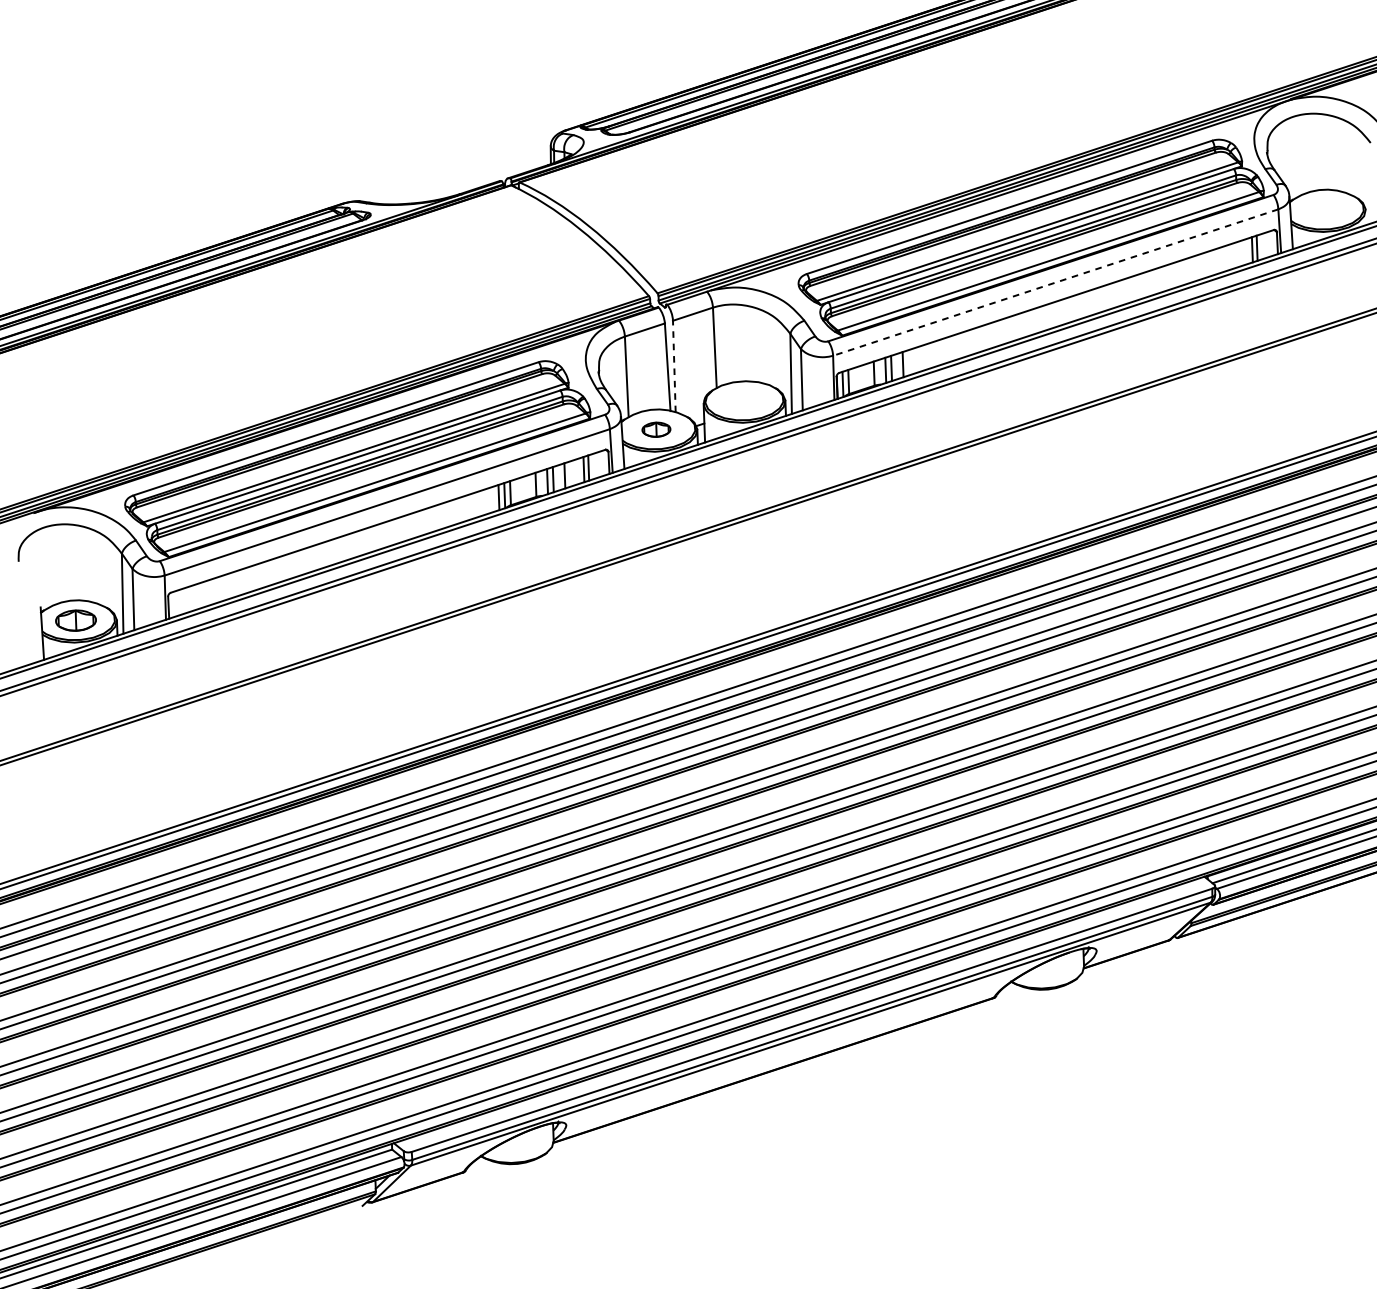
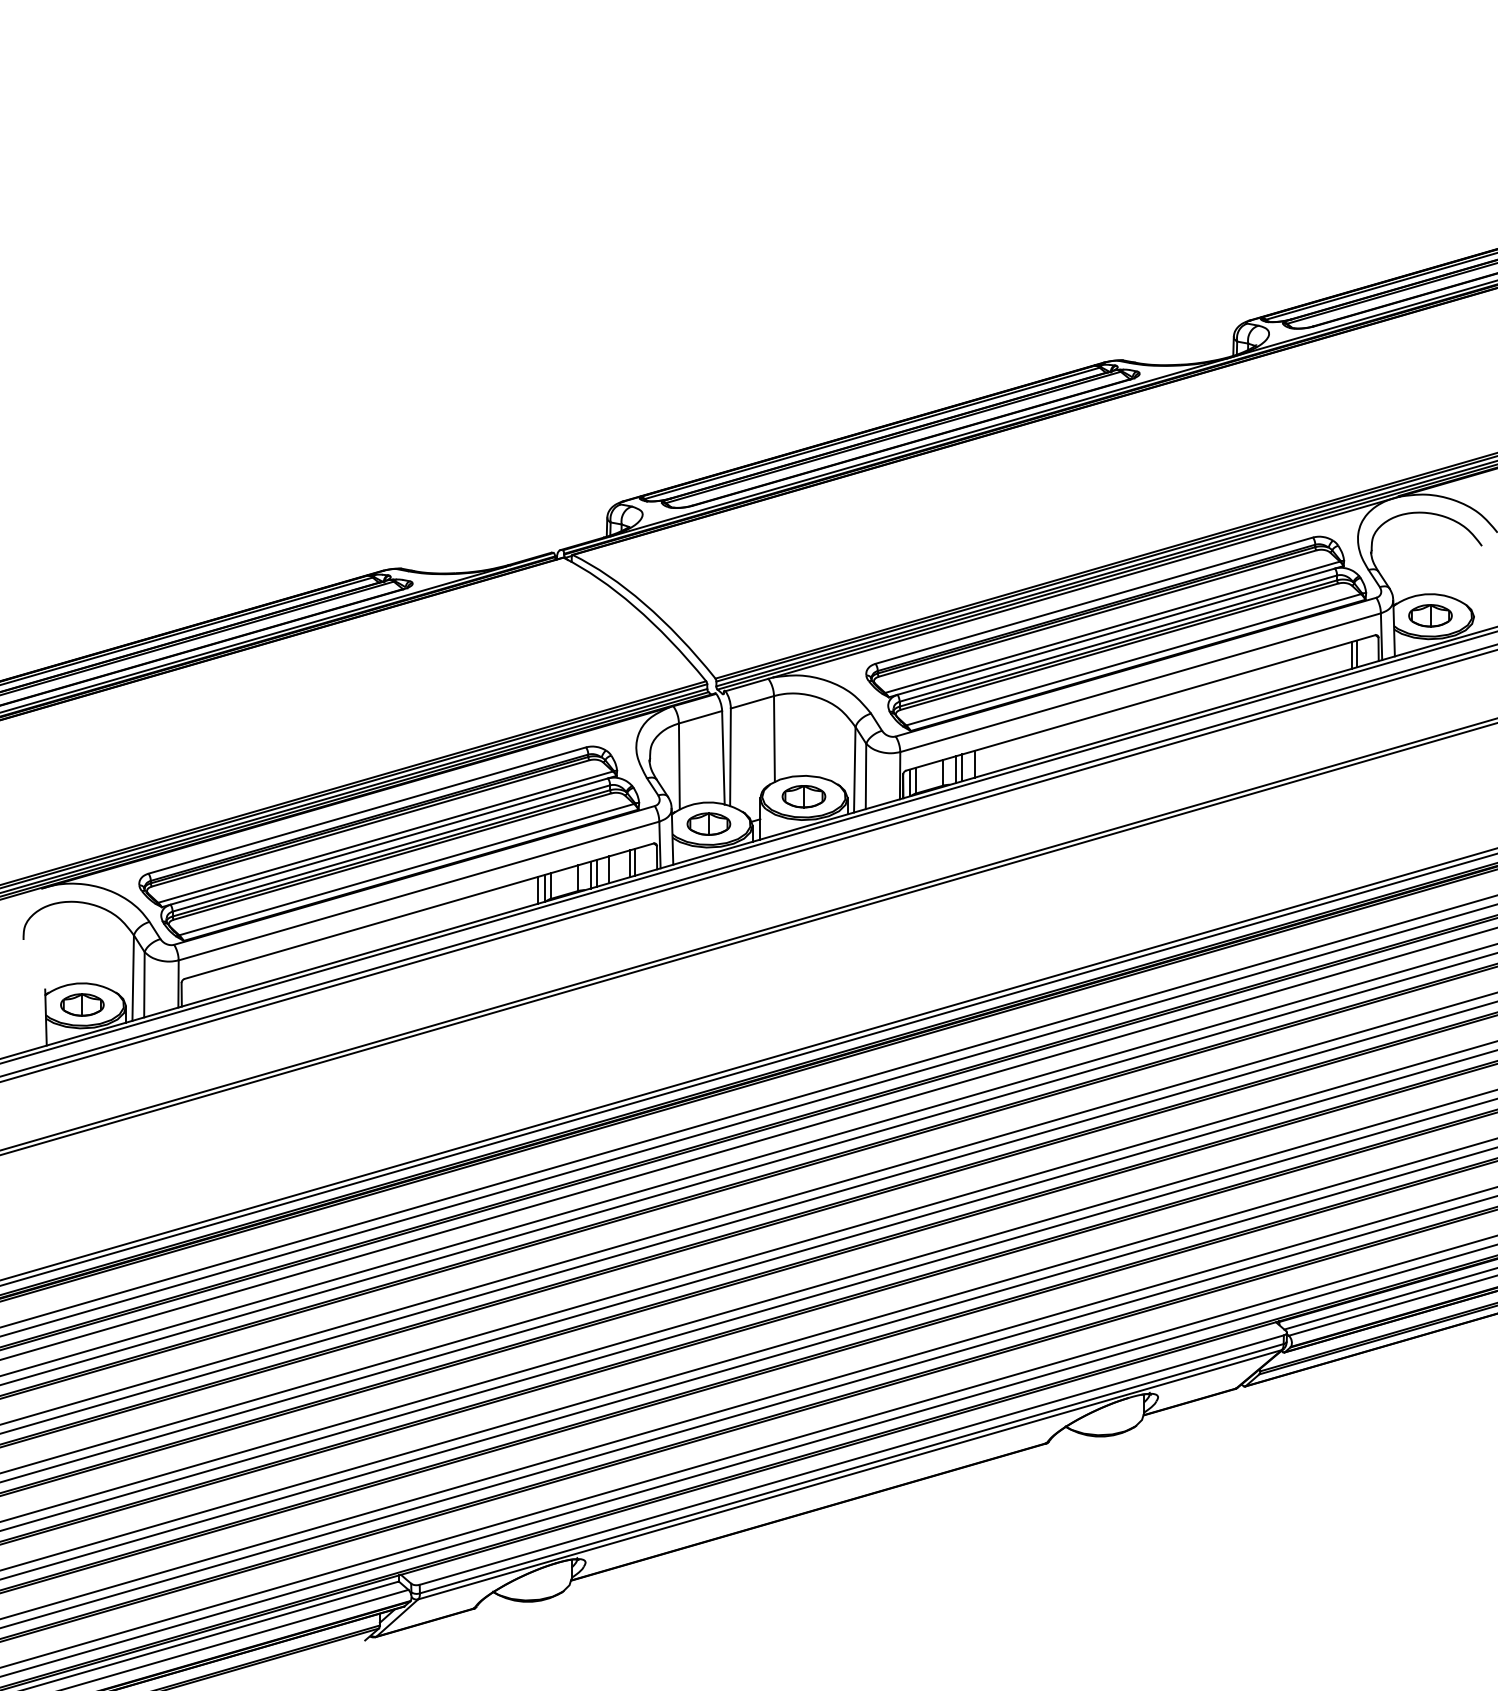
part: (1324, 209) -> (1430, 615), added
line: (1055, 282) -> (1140, 682), dashed -> solid
line: (674, 366) -> (730, 757), dashed -> solid
part: (744, 400) -> (803, 796), added
part: (656, 429) -> (708, 823), size x1.43

